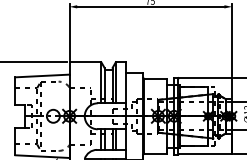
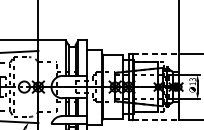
line: (205, 78) -> (155, 54), solid -> dashed
line: (205, 154) -> (155, 120), solid -> dashed

